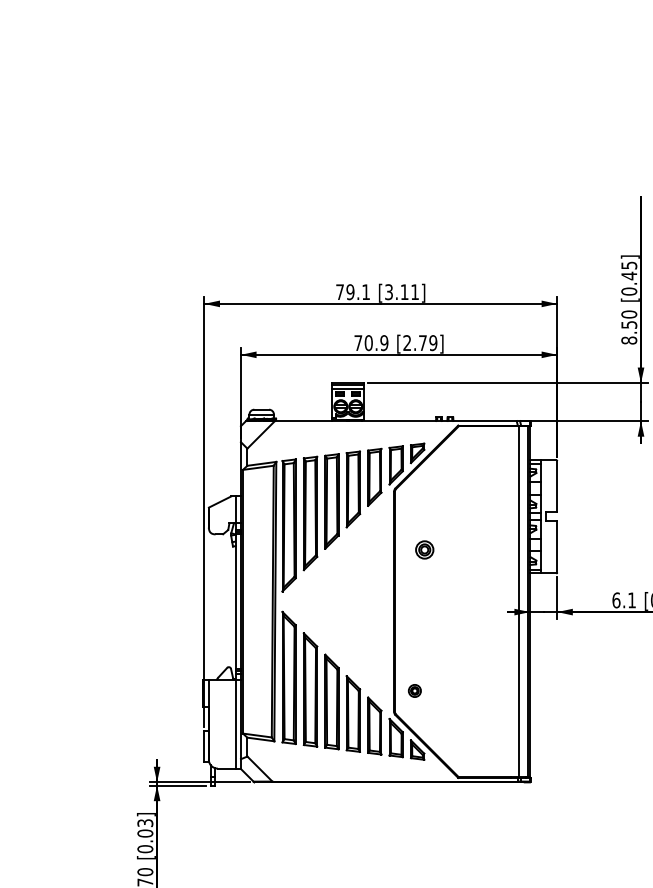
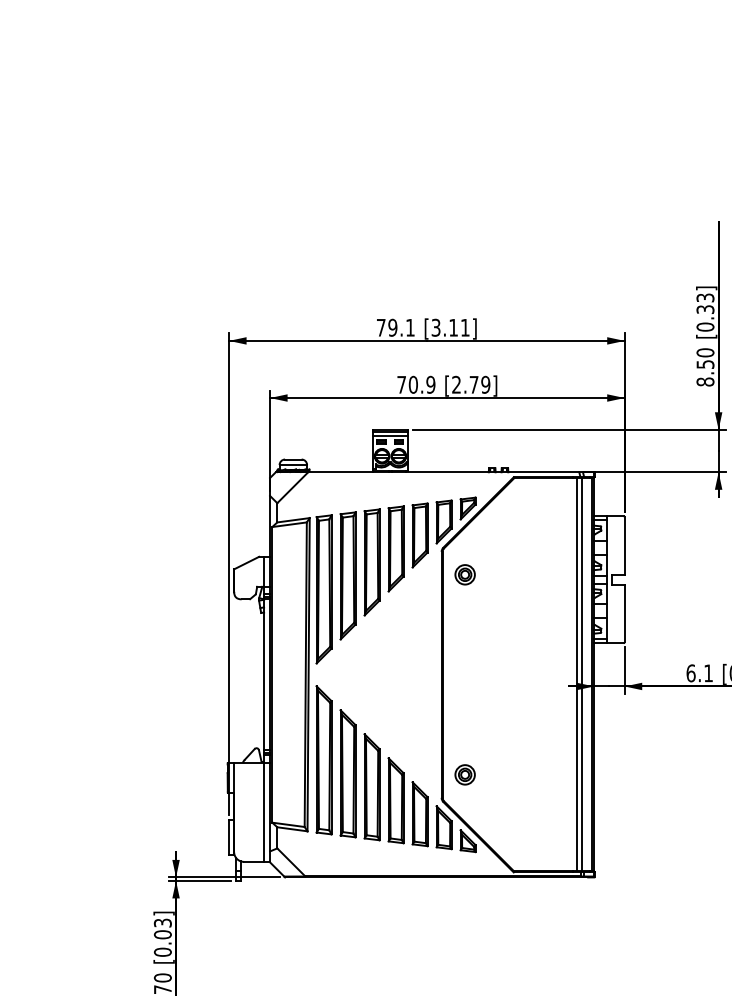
text: (629, 270) -> (705, 303), [0.45] -> [0.33]
part: (424, 549) -> (464, 574), moved
line: (515, 601) -> (577, 674), added
part: (414, 690) -> (464, 774), size x1.43

